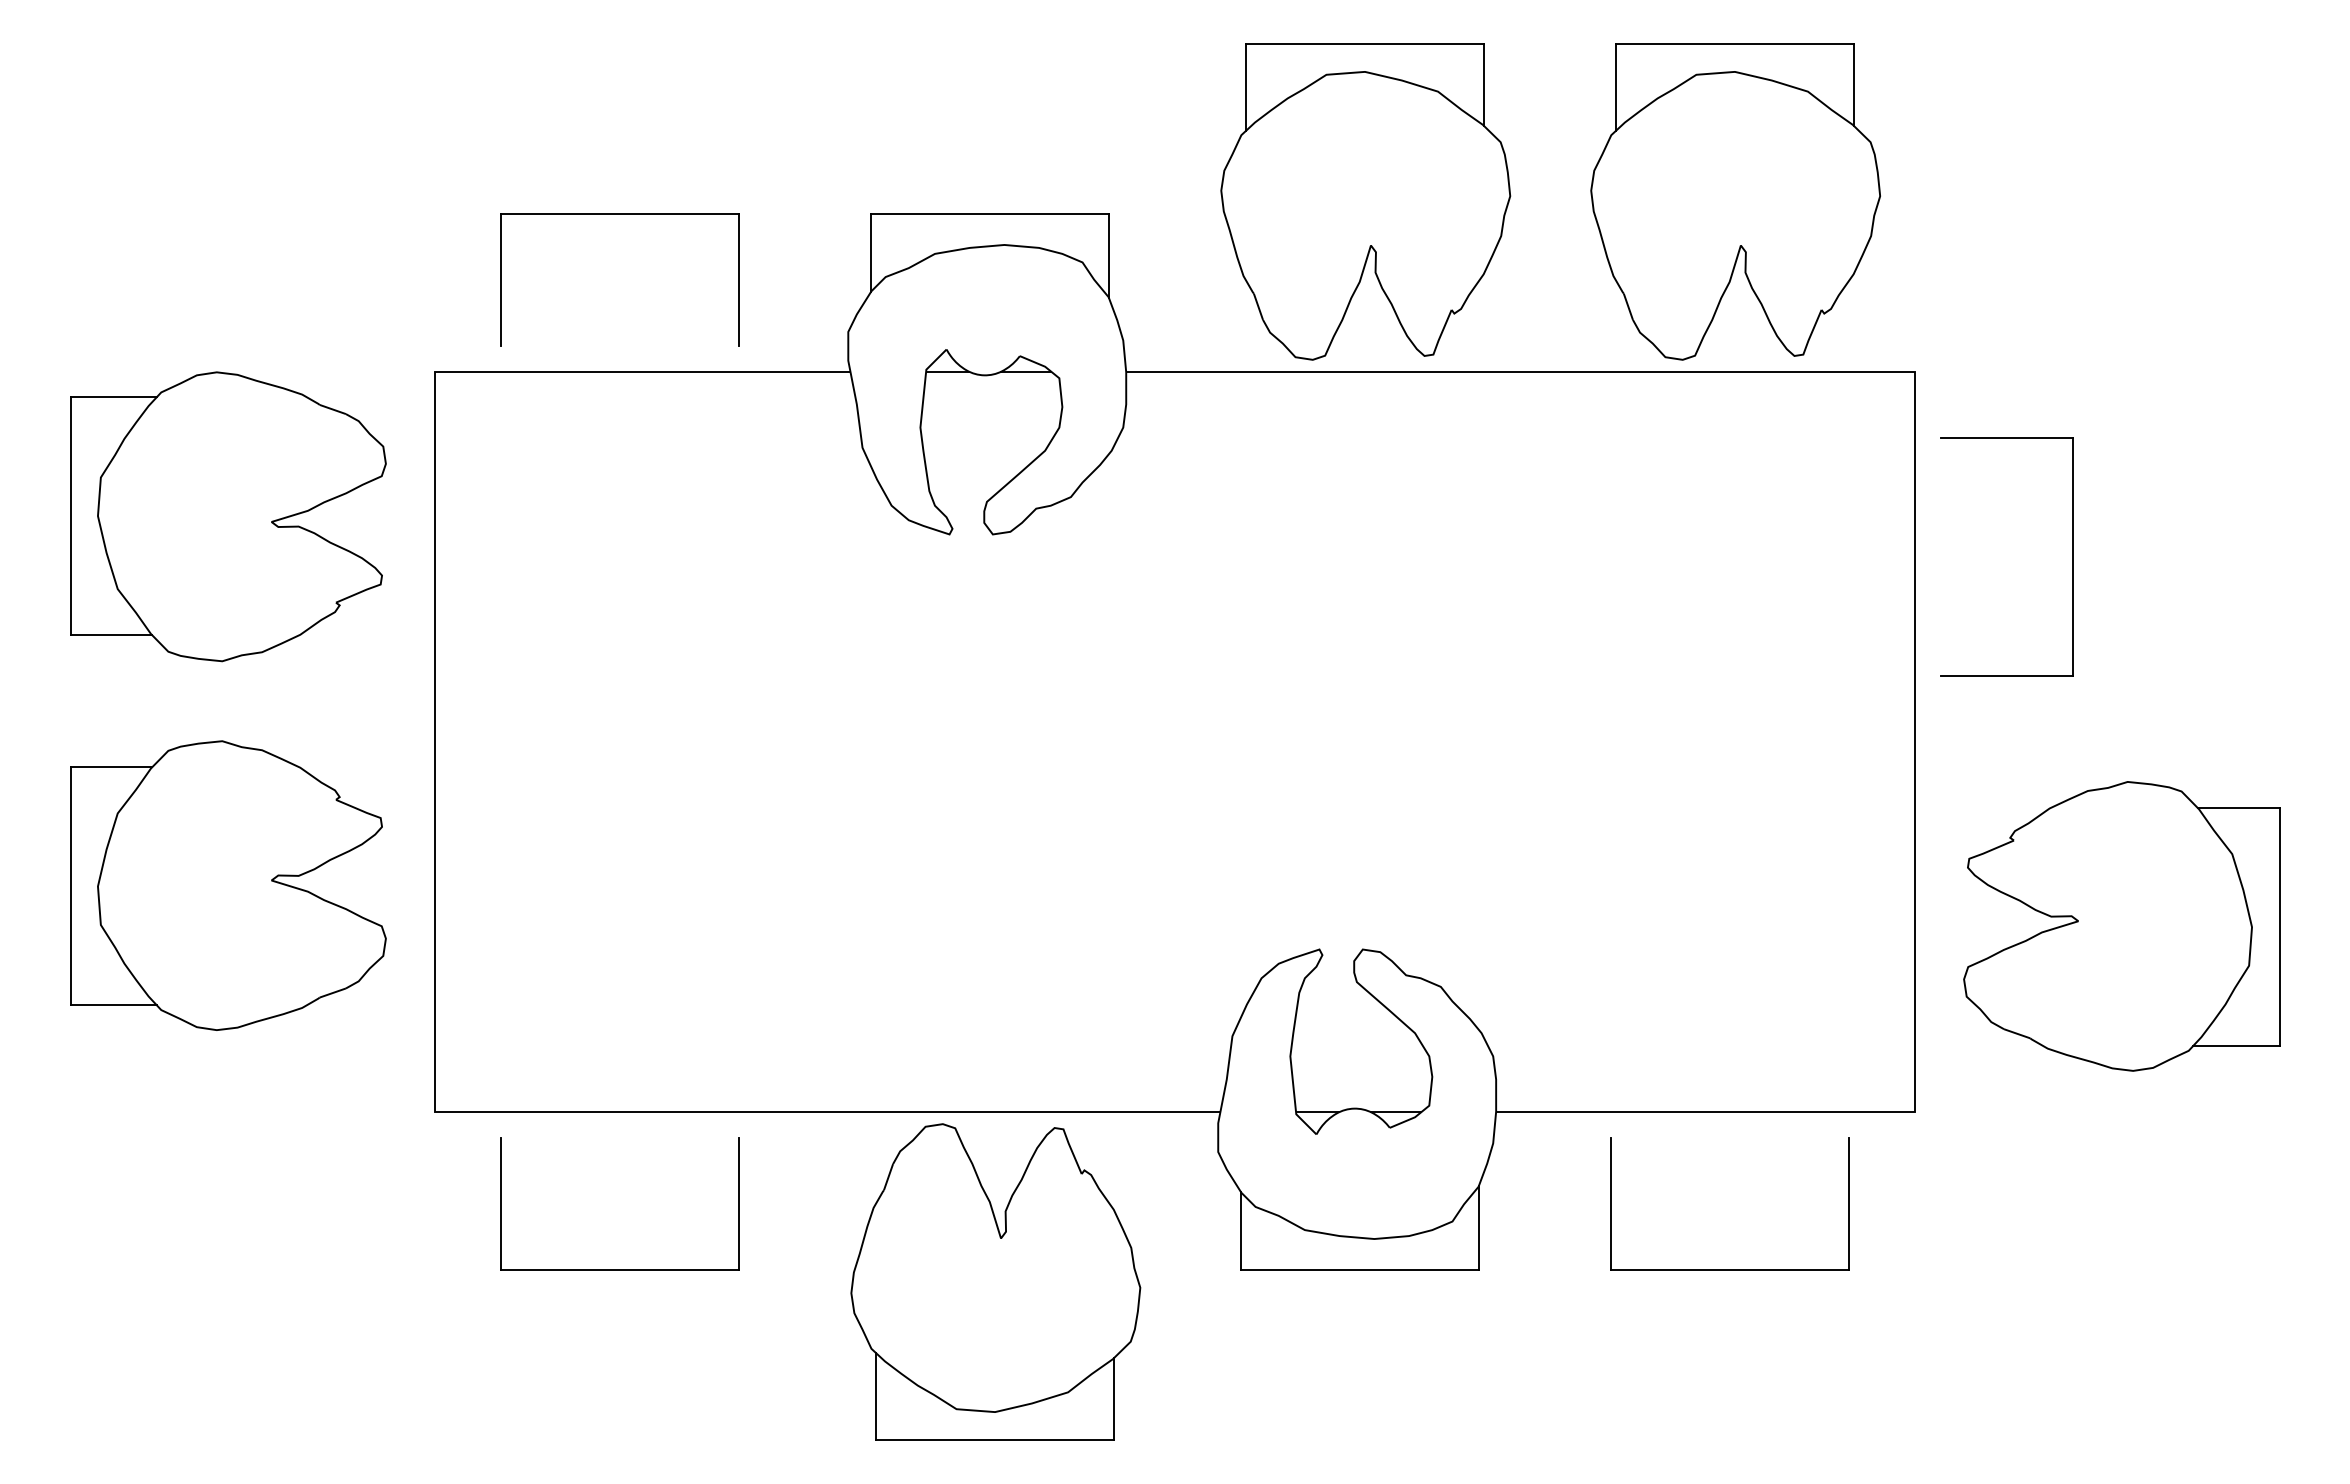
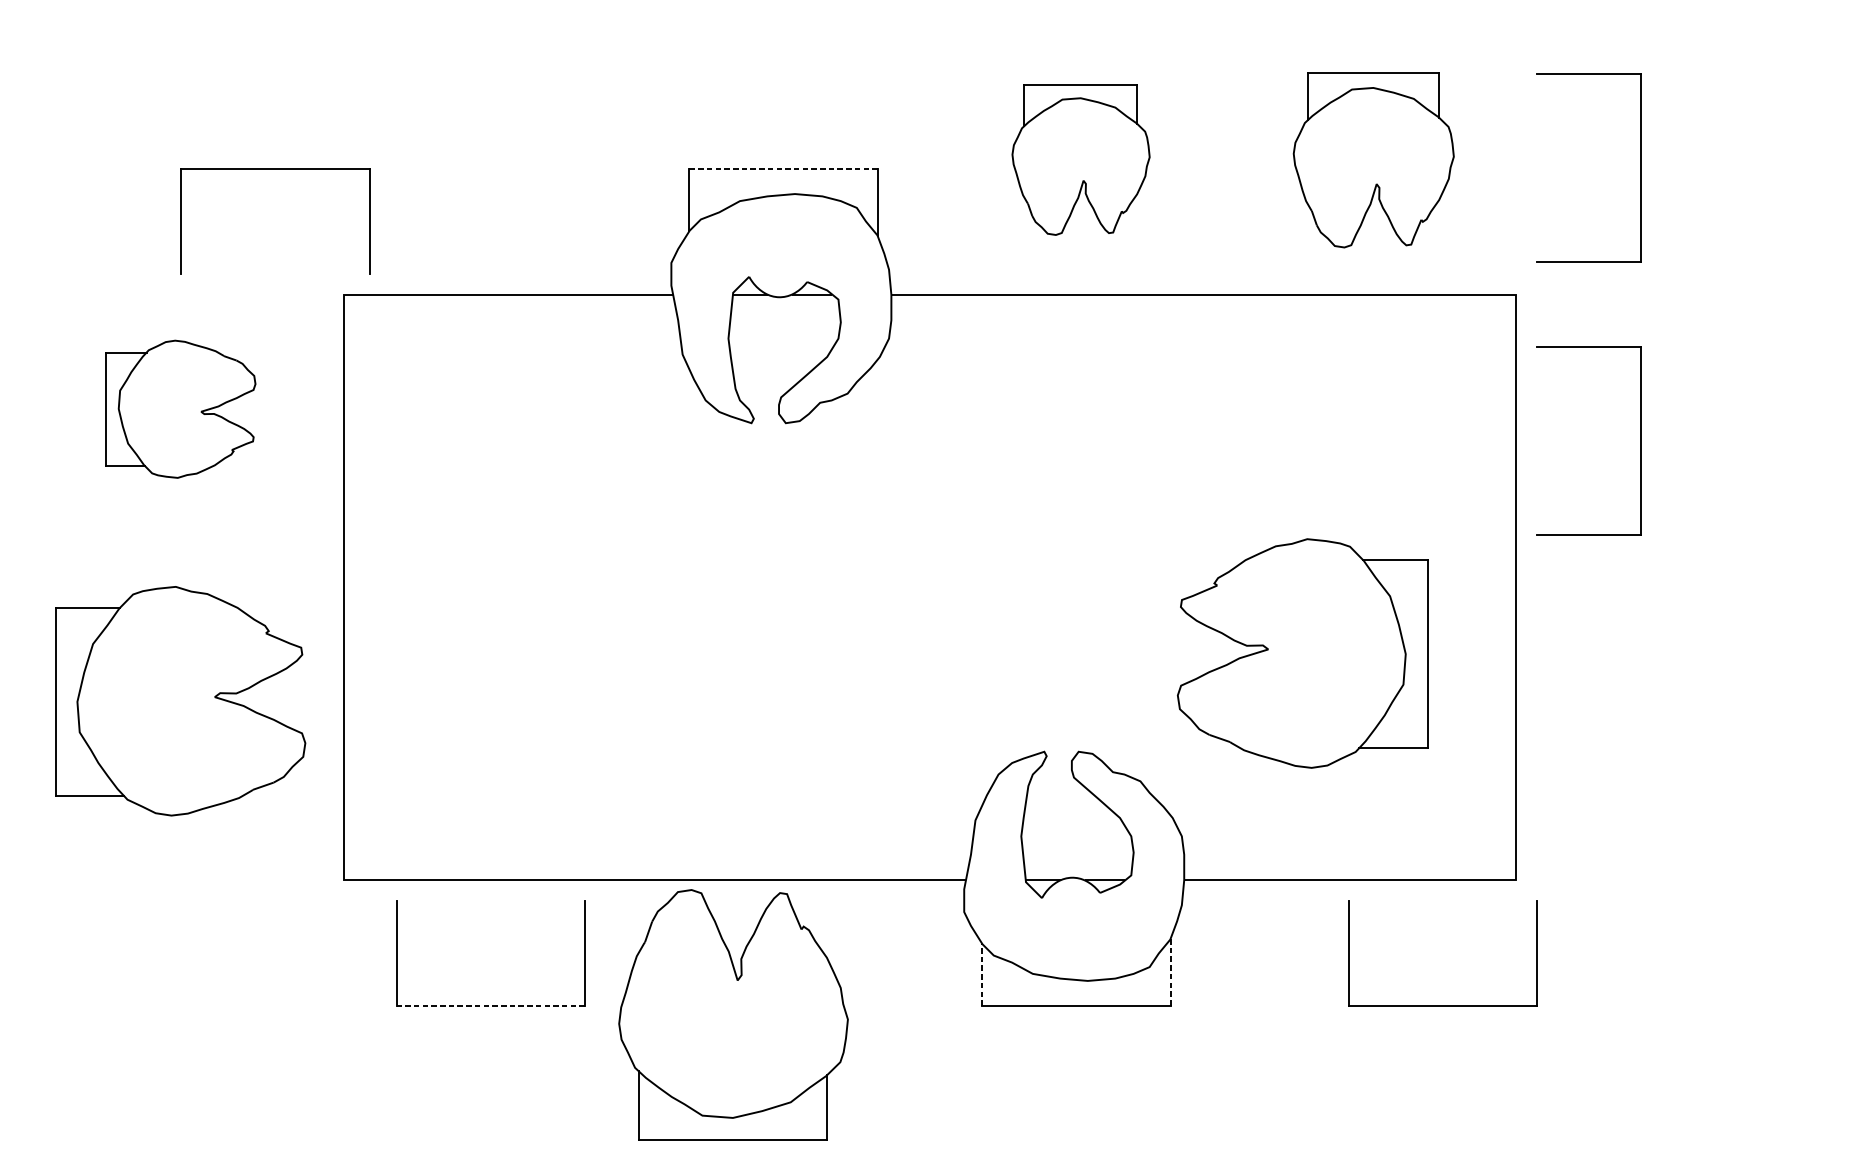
part: (1365, 201) -> (1080, 159), size x0.6
part: (1735, 201) -> (1373, 159), size x0.7
part: (2072, 211) -> (1640, 167), added
line: (990, 213) -> (783, 169), solid -> dashed
part: (619, 214) -> (274, 169), moved
part: (228, 516) -> (180, 408), size x0.6
part: (2121, 926) -> (1302, 653), moved
line: (1478, 1228) -> (1170, 972), solid -> dashed
line: (1241, 1230) -> (982, 974), solid -> dashed
part: (1729, 1269) -> (1442, 1005), moved
line: (620, 1270) -> (491, 1005), solid -> dashed
part: (995, 1281) -> (733, 1014), moved

